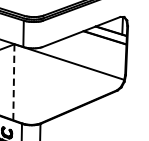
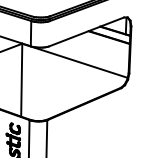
line: (13, 81) -> (21, 79), dashed -> solid

